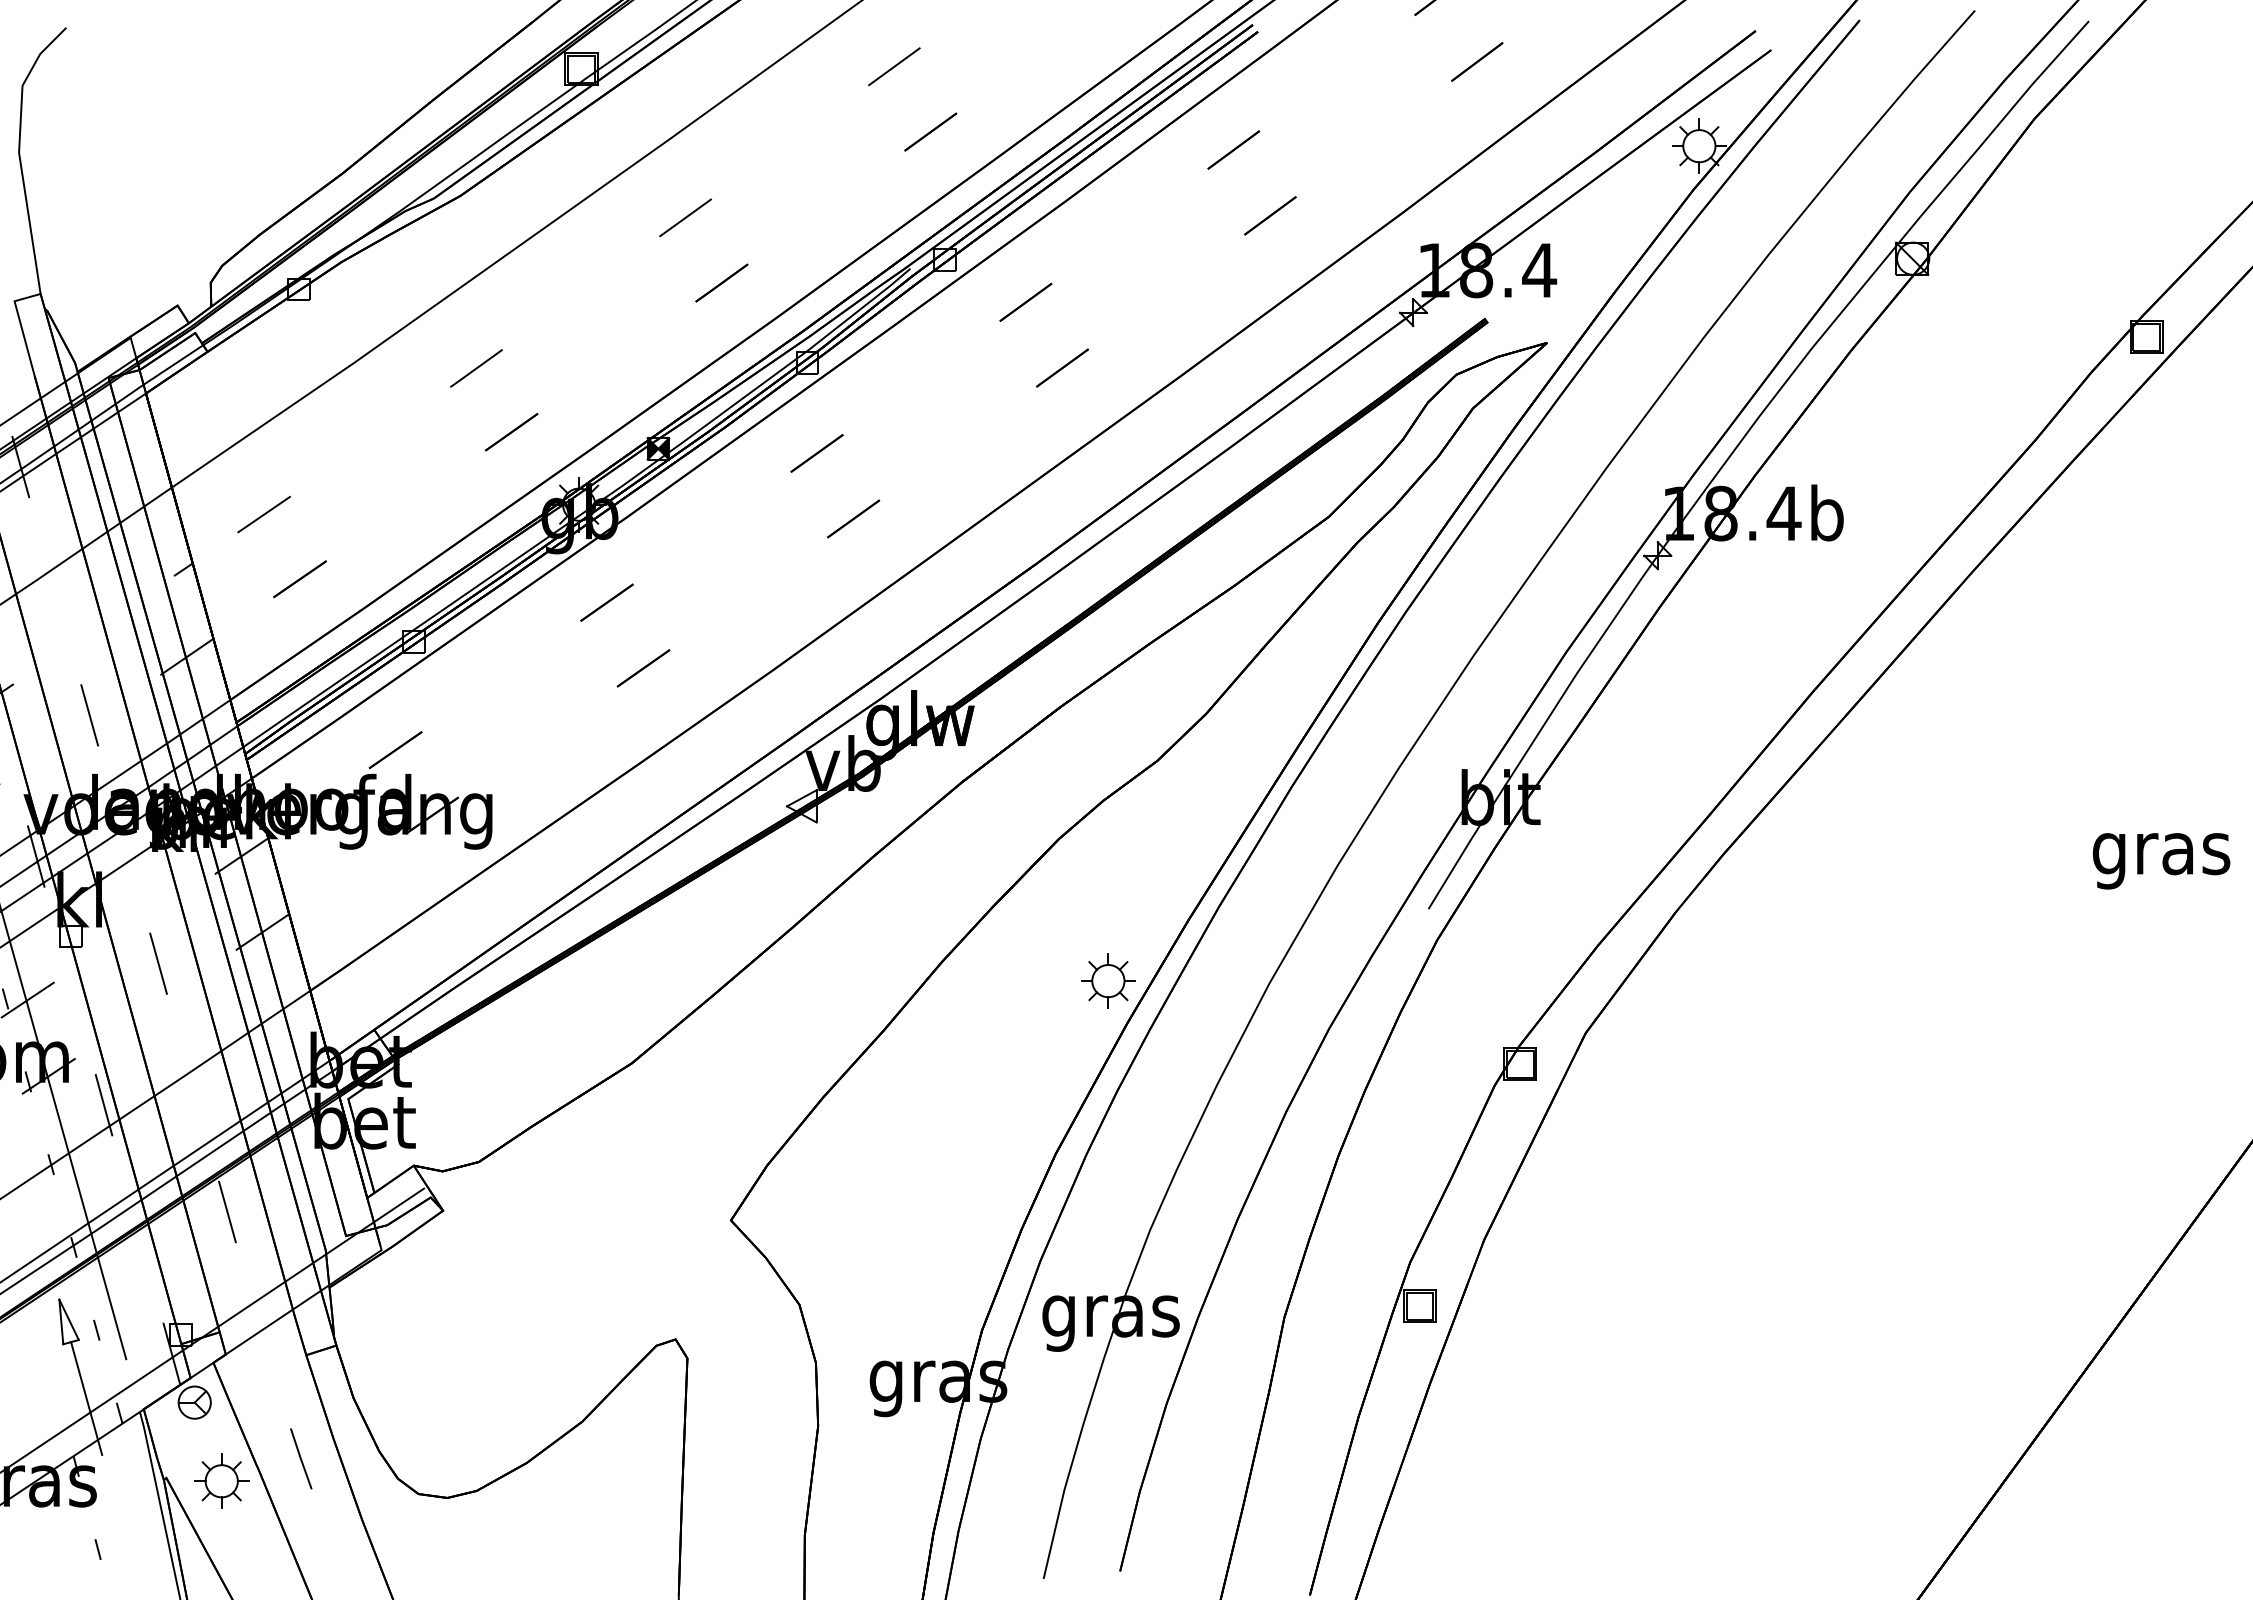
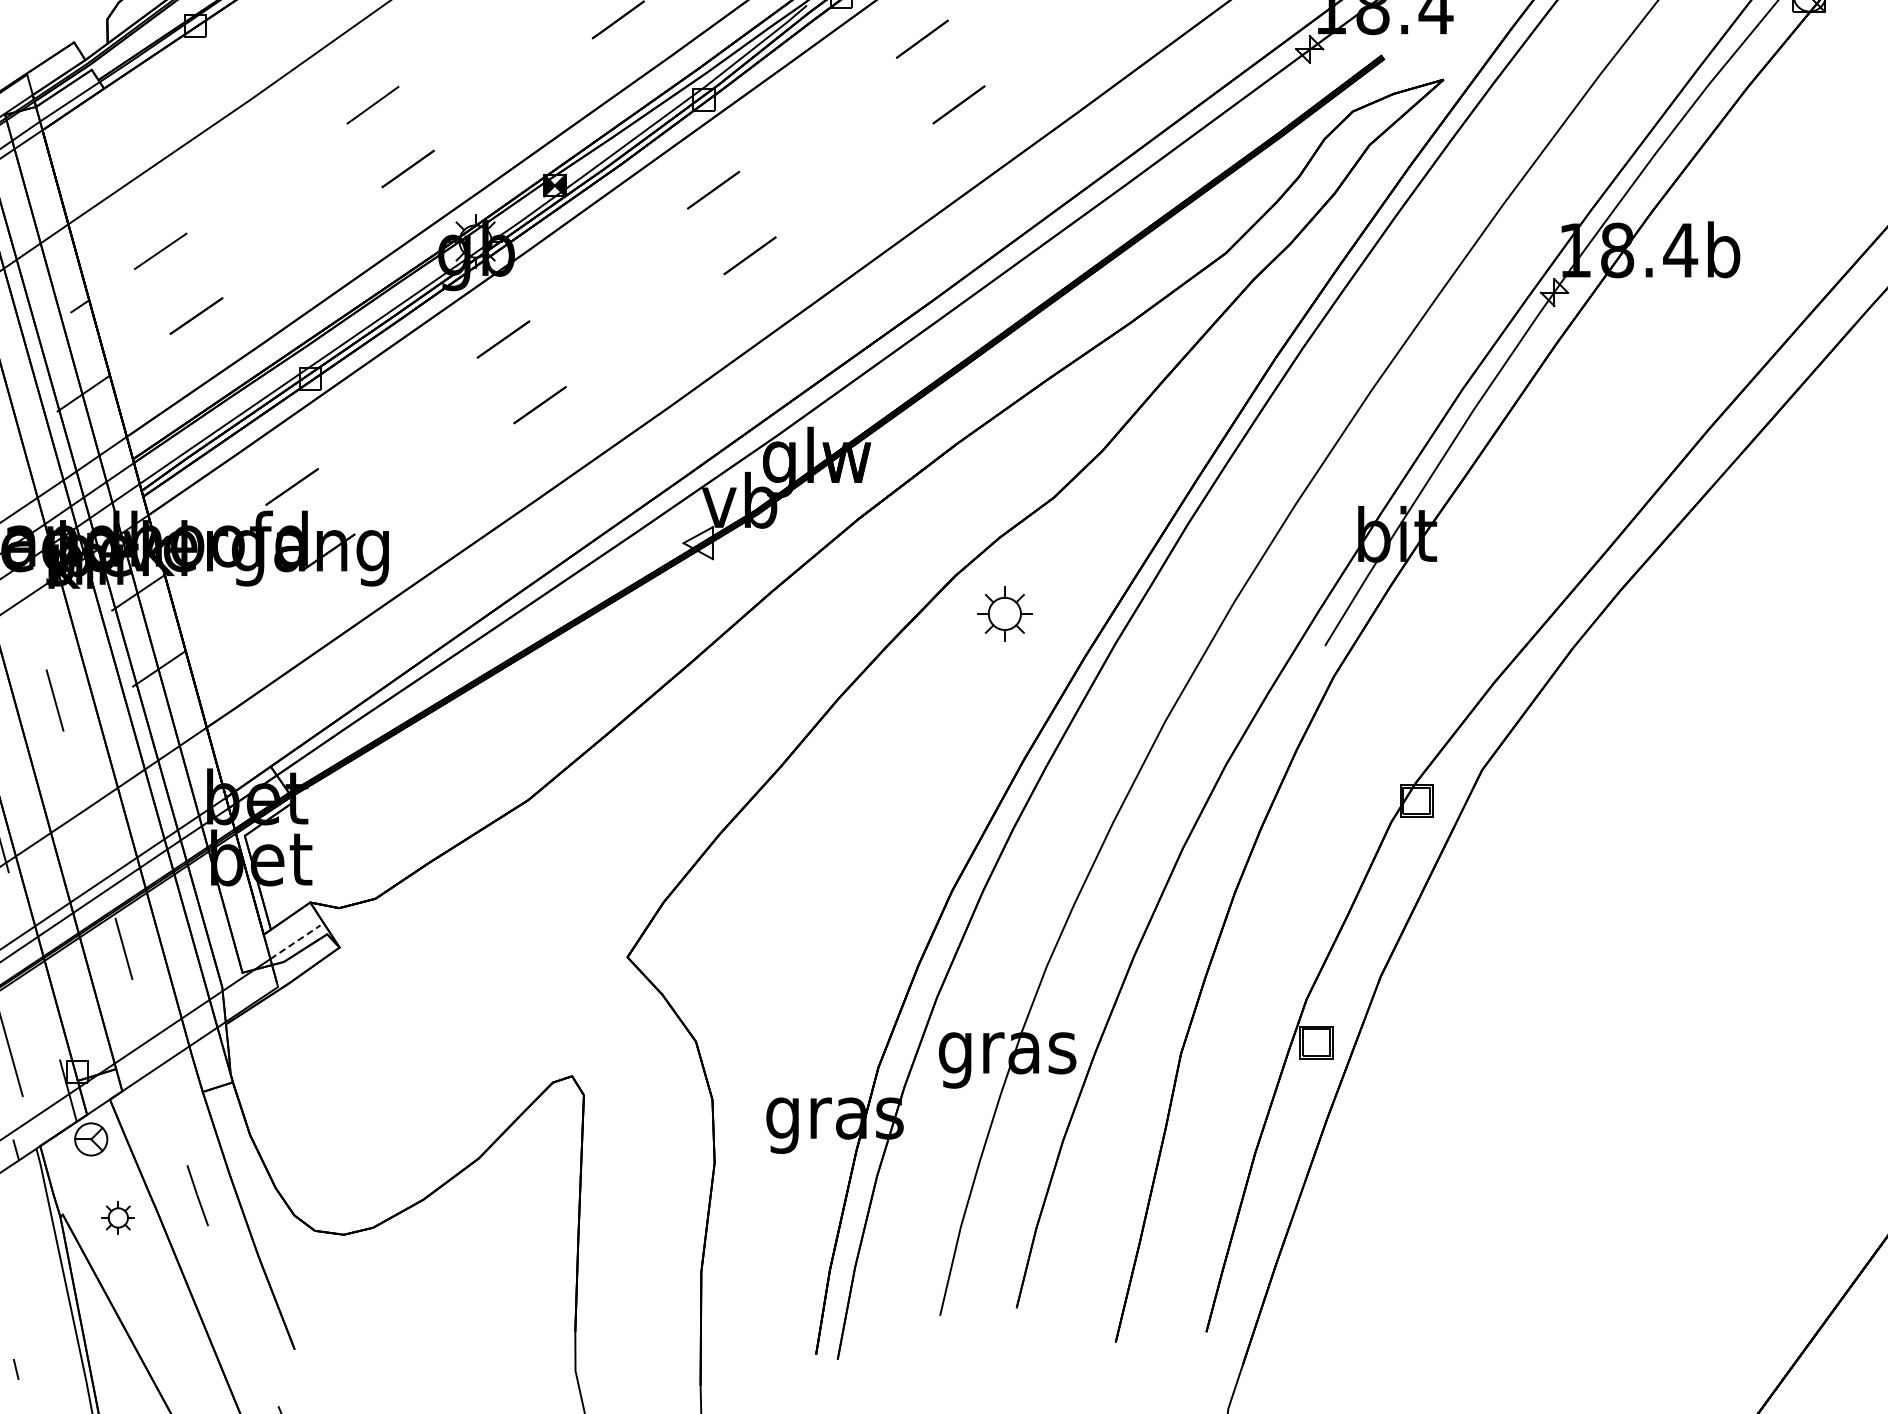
part: (1108, 980) -> (1005, 613), moved
line: (399, 1205) -> (296, 942), solid -> dashed
part: (221, 1480) -> (118, 1217), size x0.6

